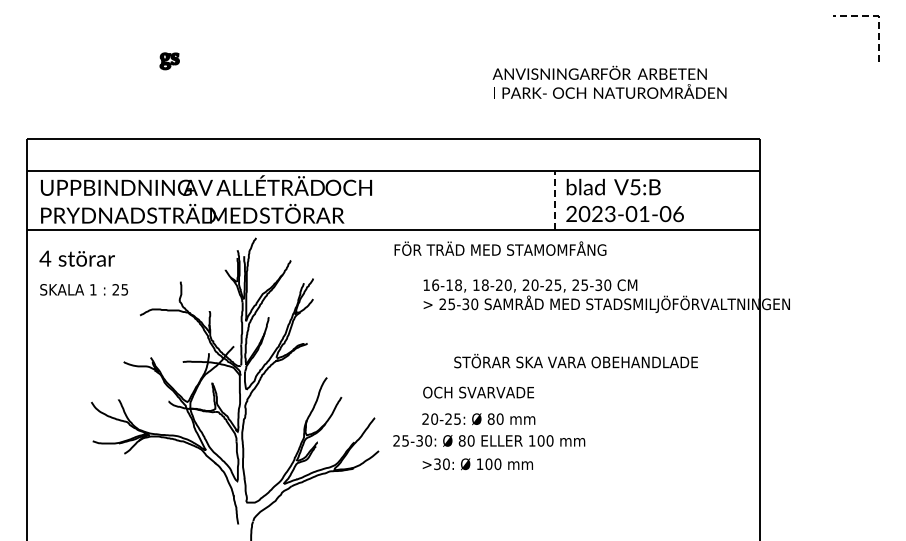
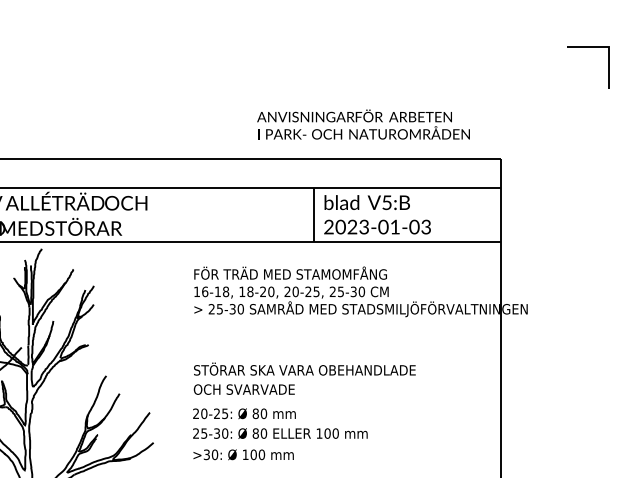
line: (878, 16) -> (608, 47), dashed -> solid
text: (609, 81) -> (363, 123), moved
line: (555, 200) -> (314, 214), dashed -> solid
text: (678, 213) -> (426, 226), 2023-01-06 -> 2023-01-03
text: (500, 248) -> (290, 273), moved
text: (575, 360) -> (304, 368), moved
text: (489, 440) -> (280, 433), moved

